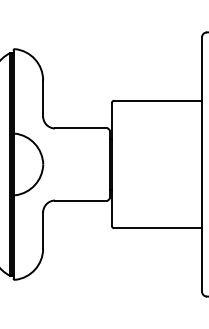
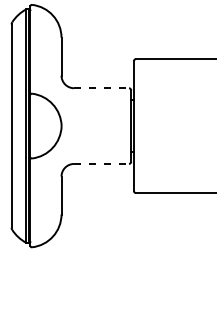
line: (81, 128) -> (101, 88), solid -> dashed
line: (81, 200) -> (101, 163), solid -> dashed

